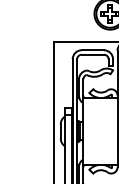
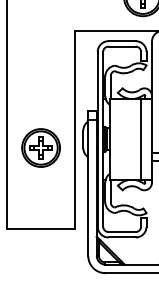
line: (108, 131) -> (141, 139), added
part: (25, 138) -> (40, 147), added

